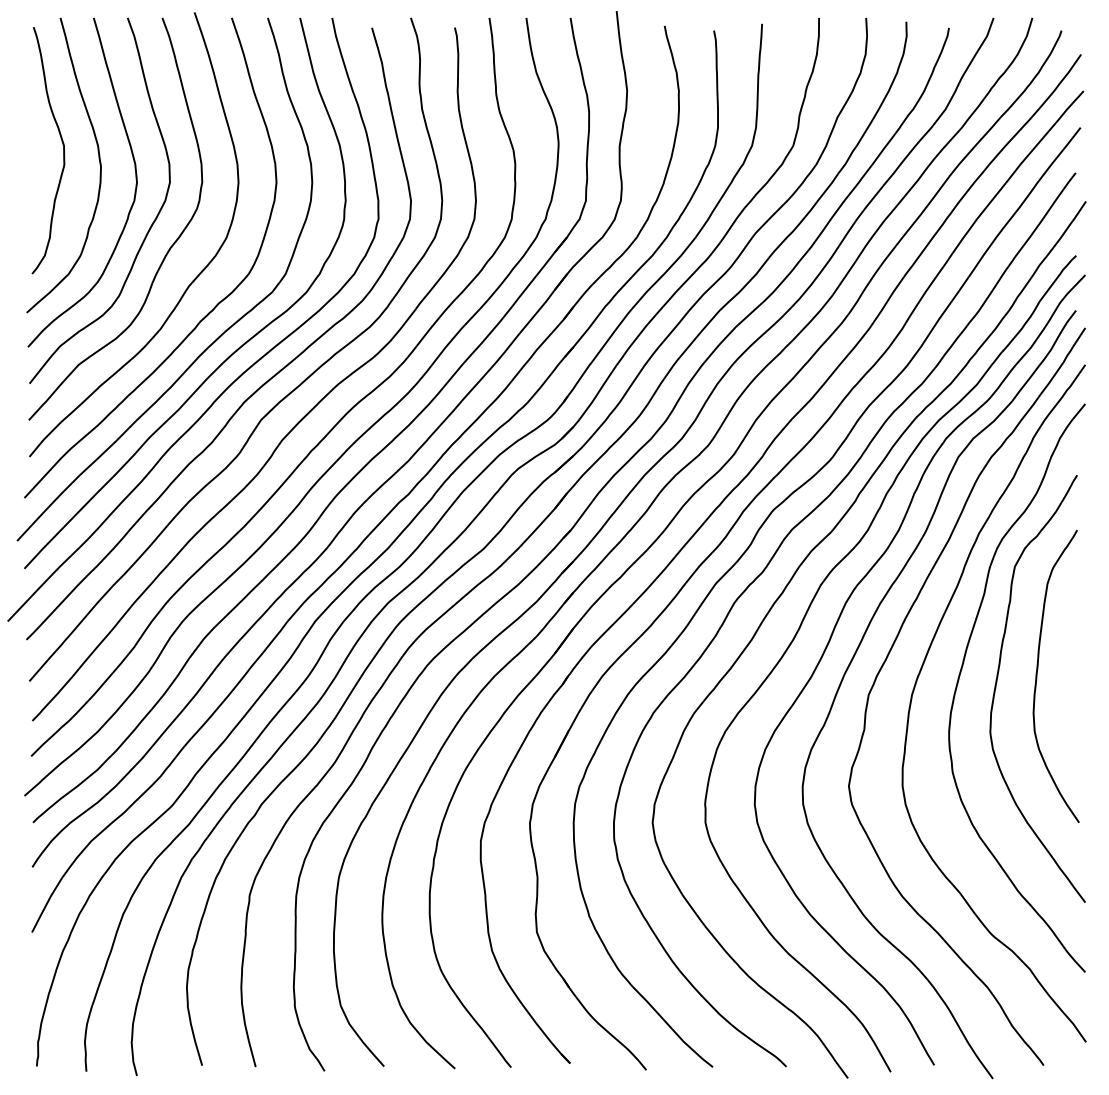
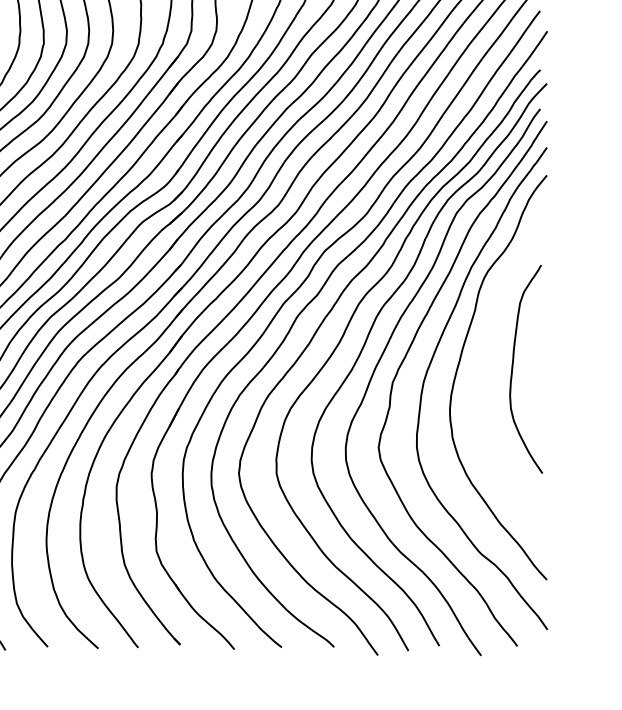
curve: (997, 682) -> (484, 373), removed

